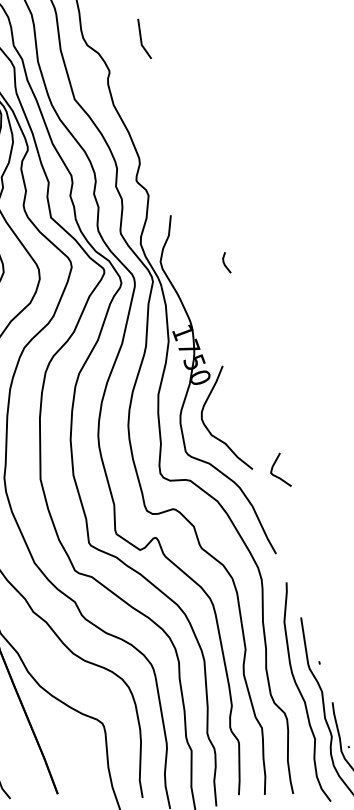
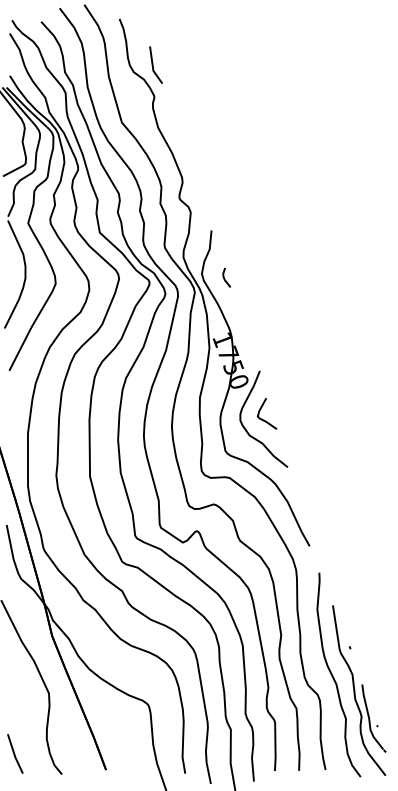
line: (141, 38) -> (153, 64), moved
line: (225, 263) -> (225, 278), moved
curve: (278, 475) -> (264, 419), moved

